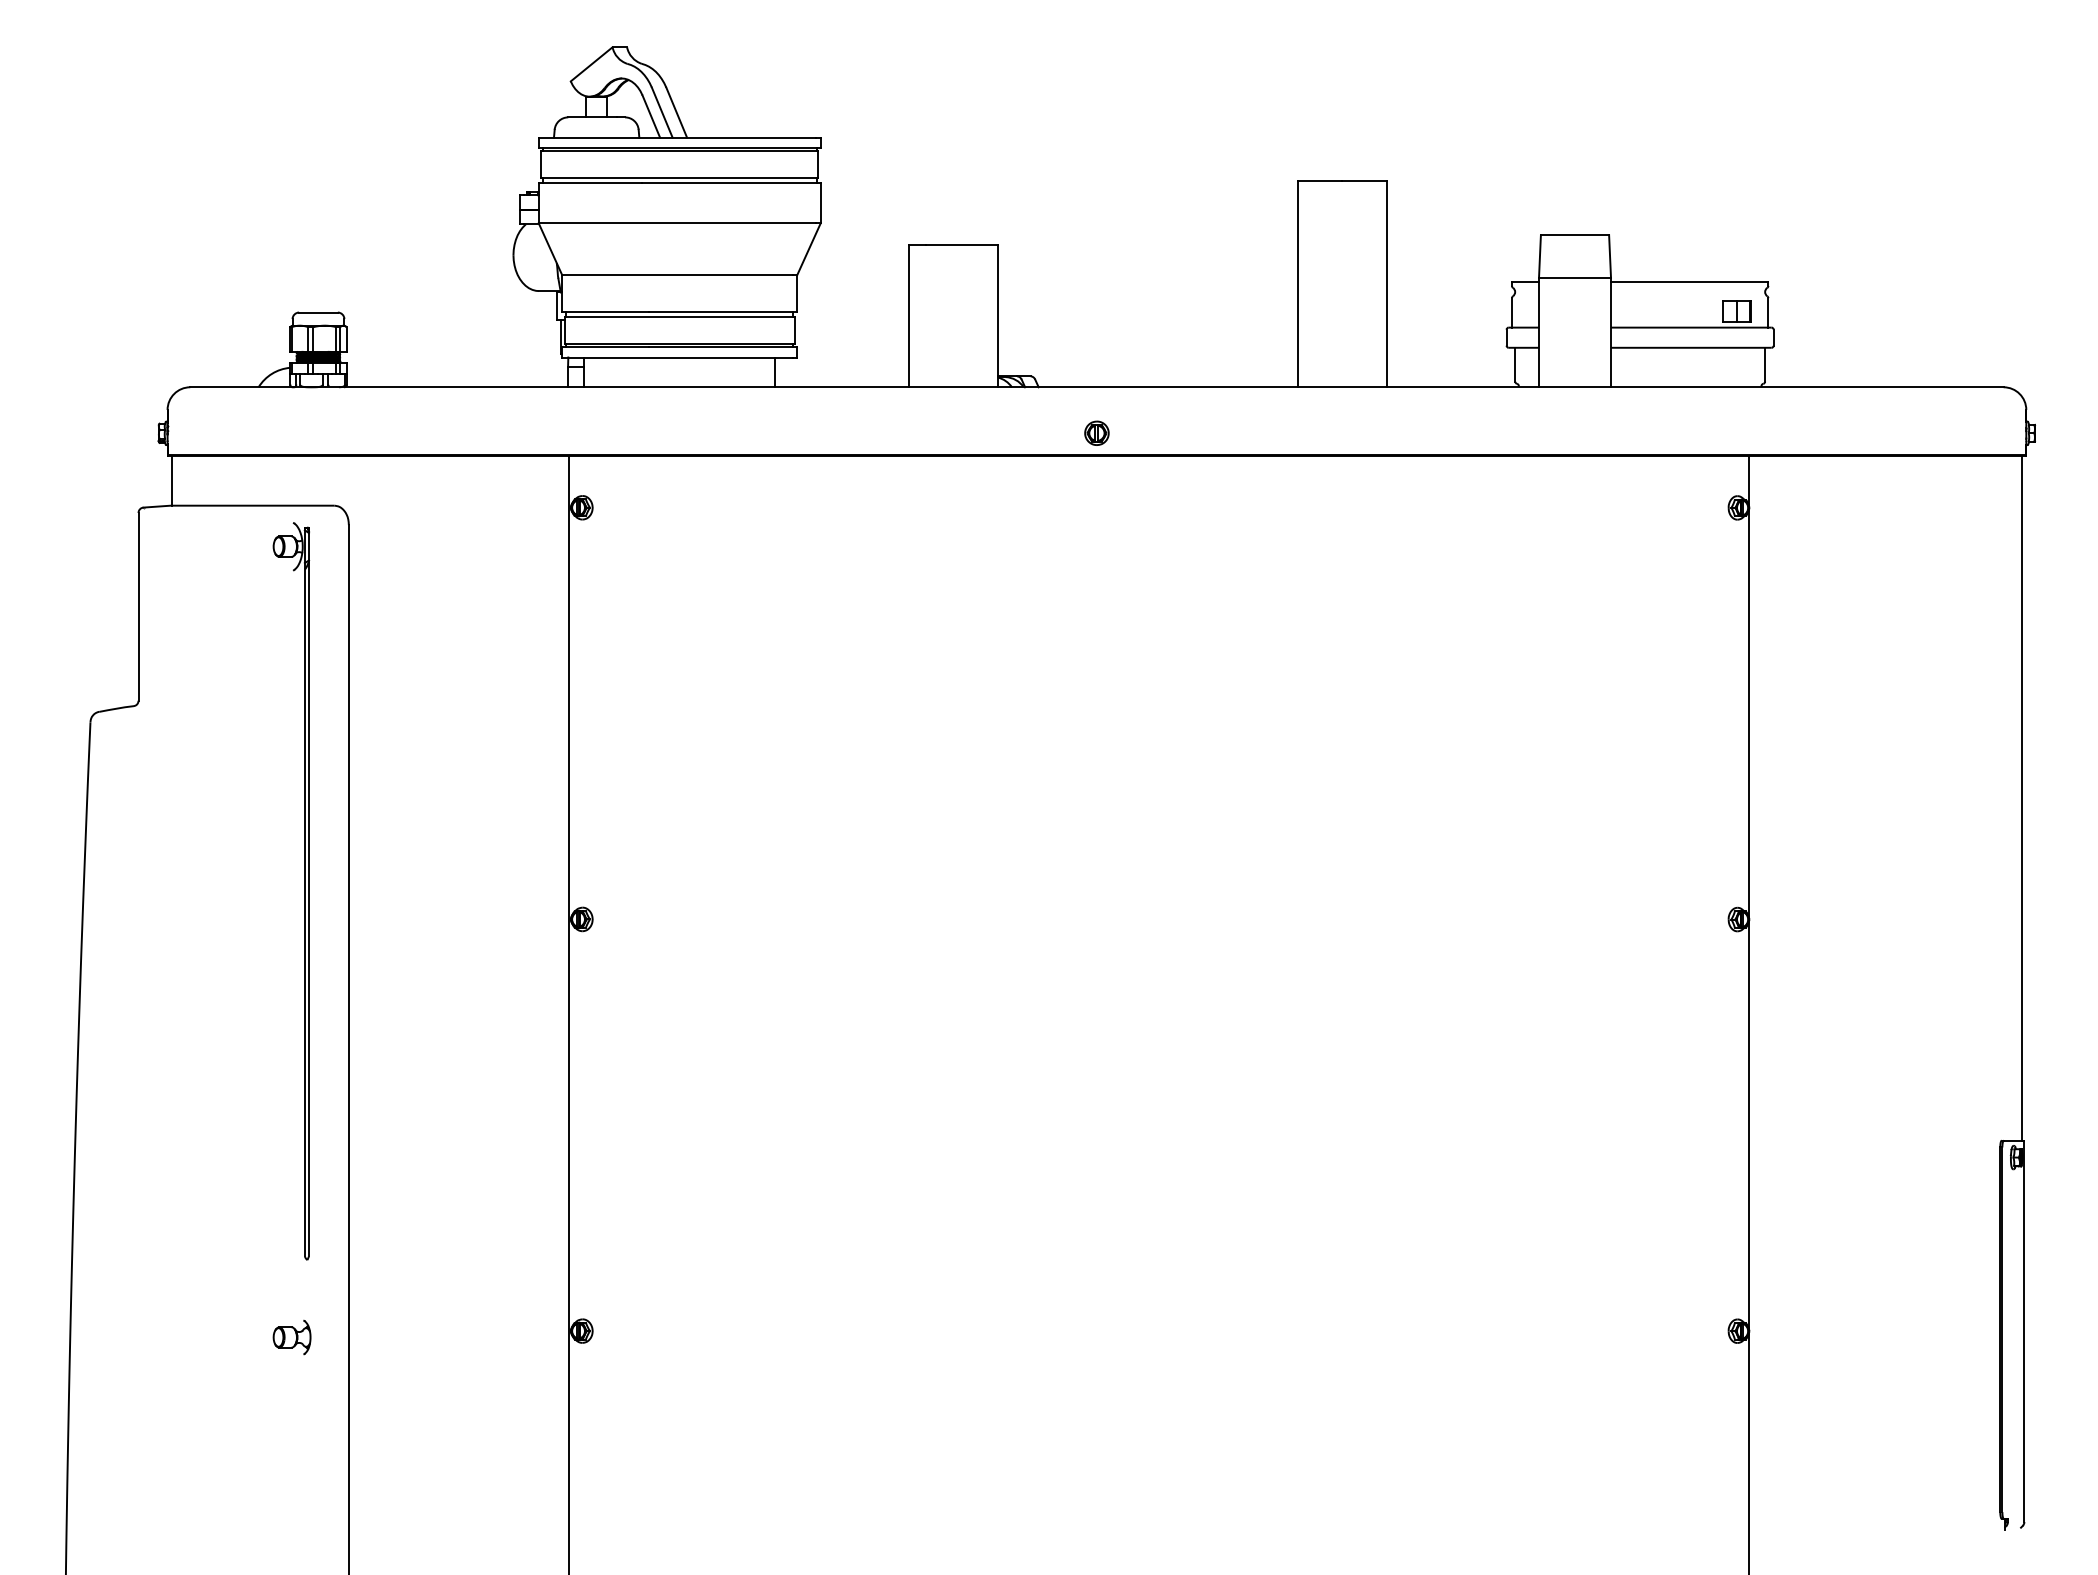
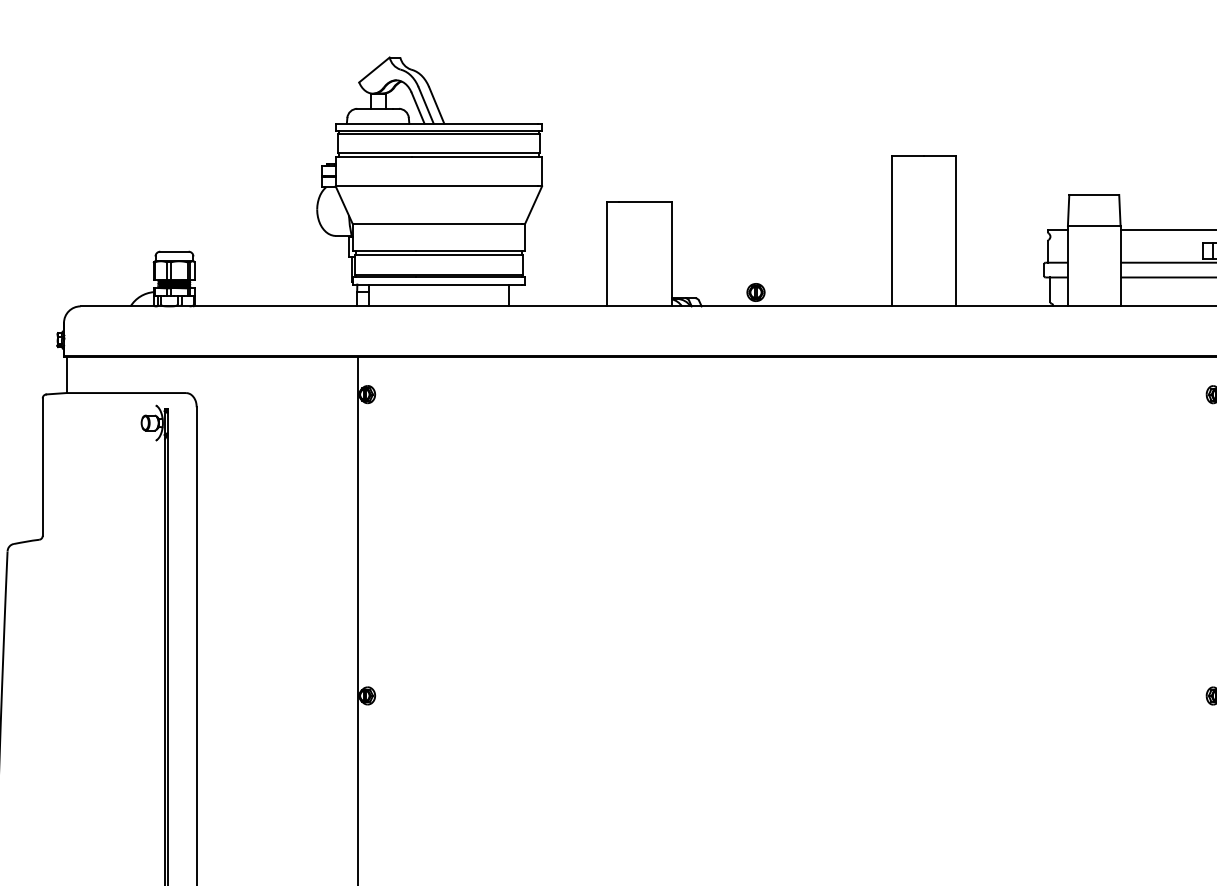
part: (1096, 432) -> (755, 291), moved

